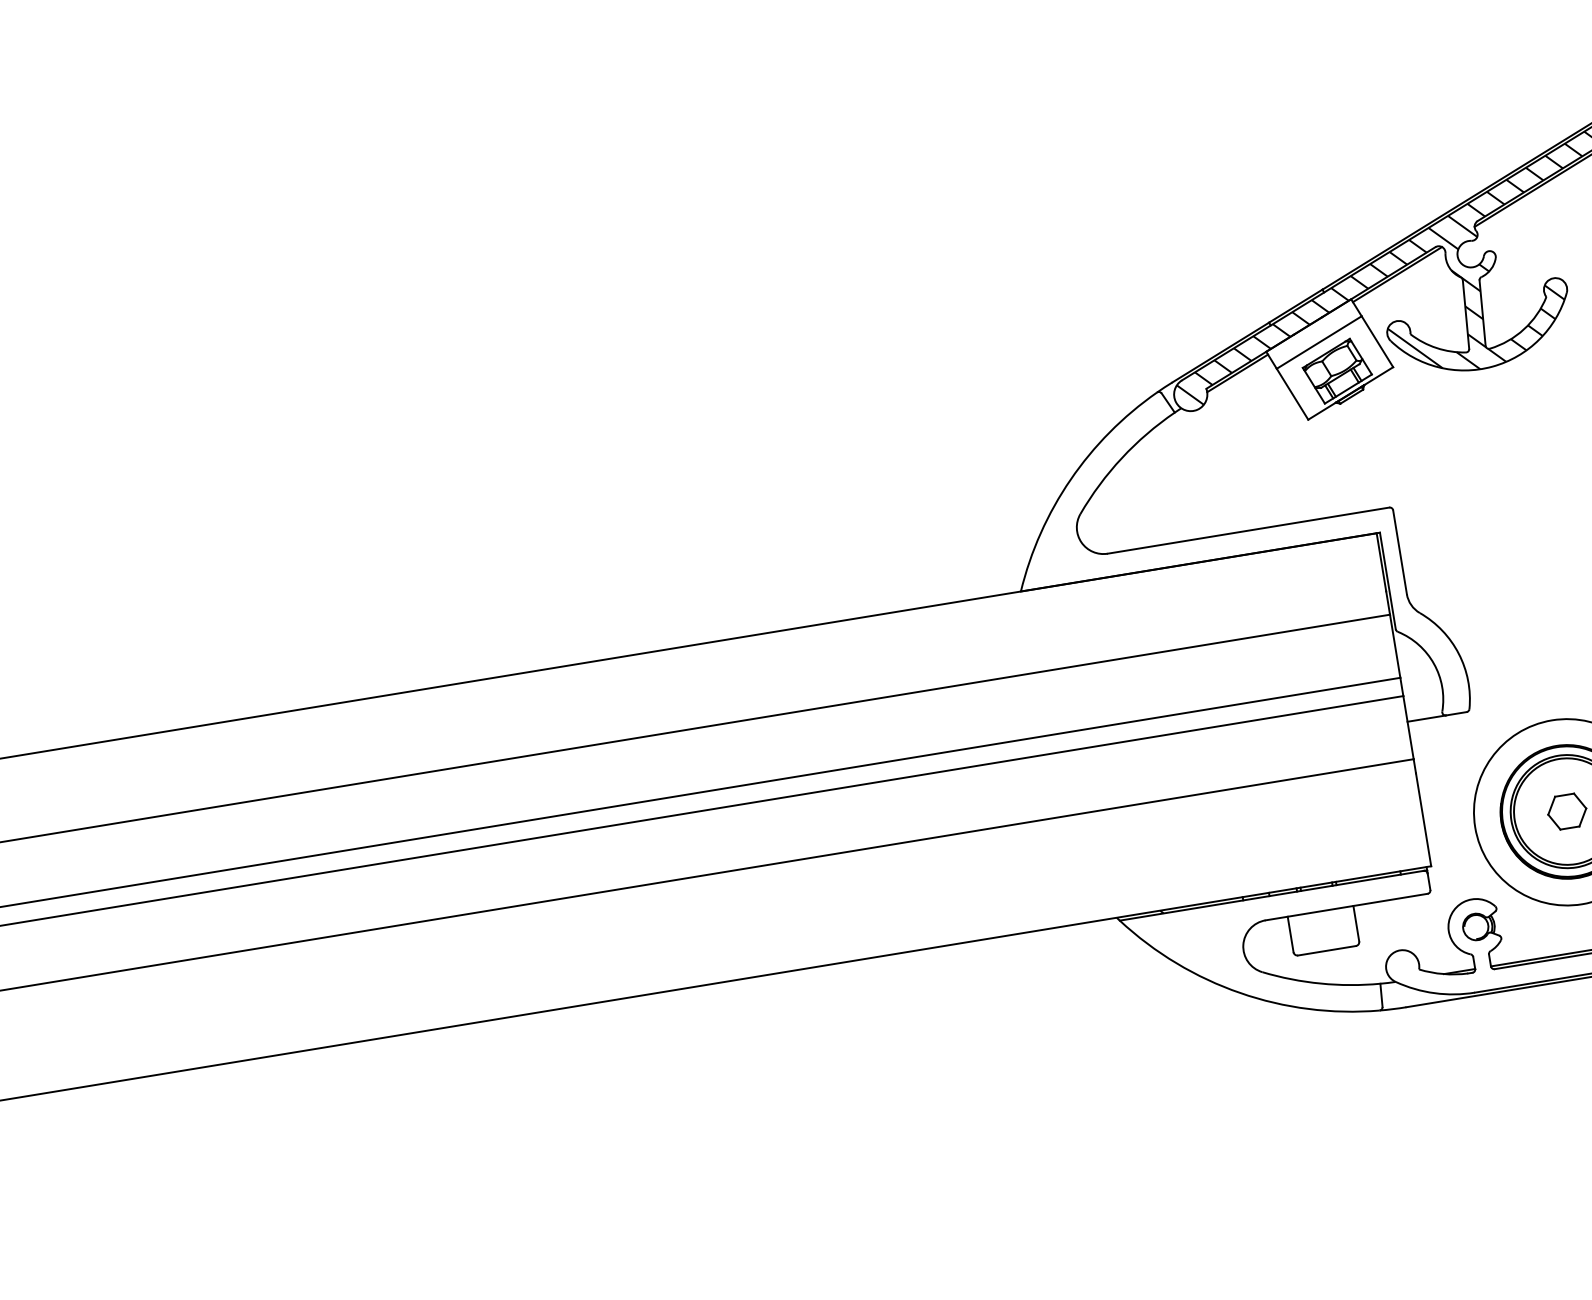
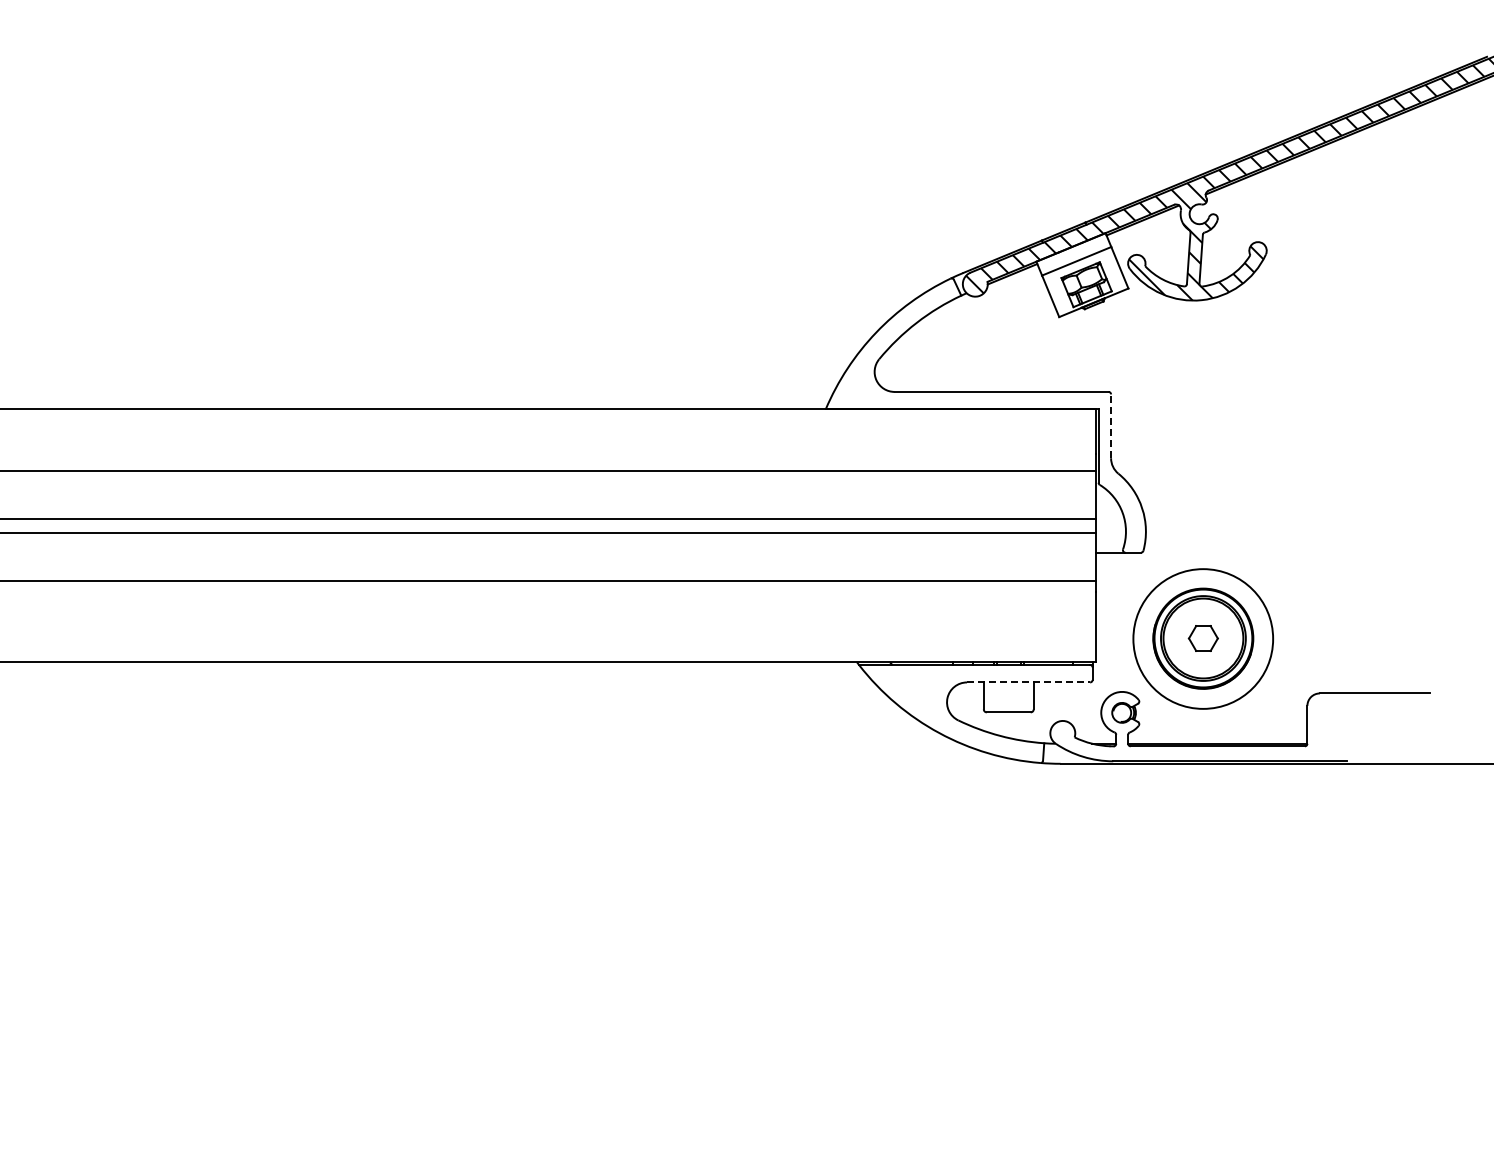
line: (1400, 552) -> (1111, 426), solid -> dashed
line: (1346, 907) -> (1028, 682), solid -> dashed

